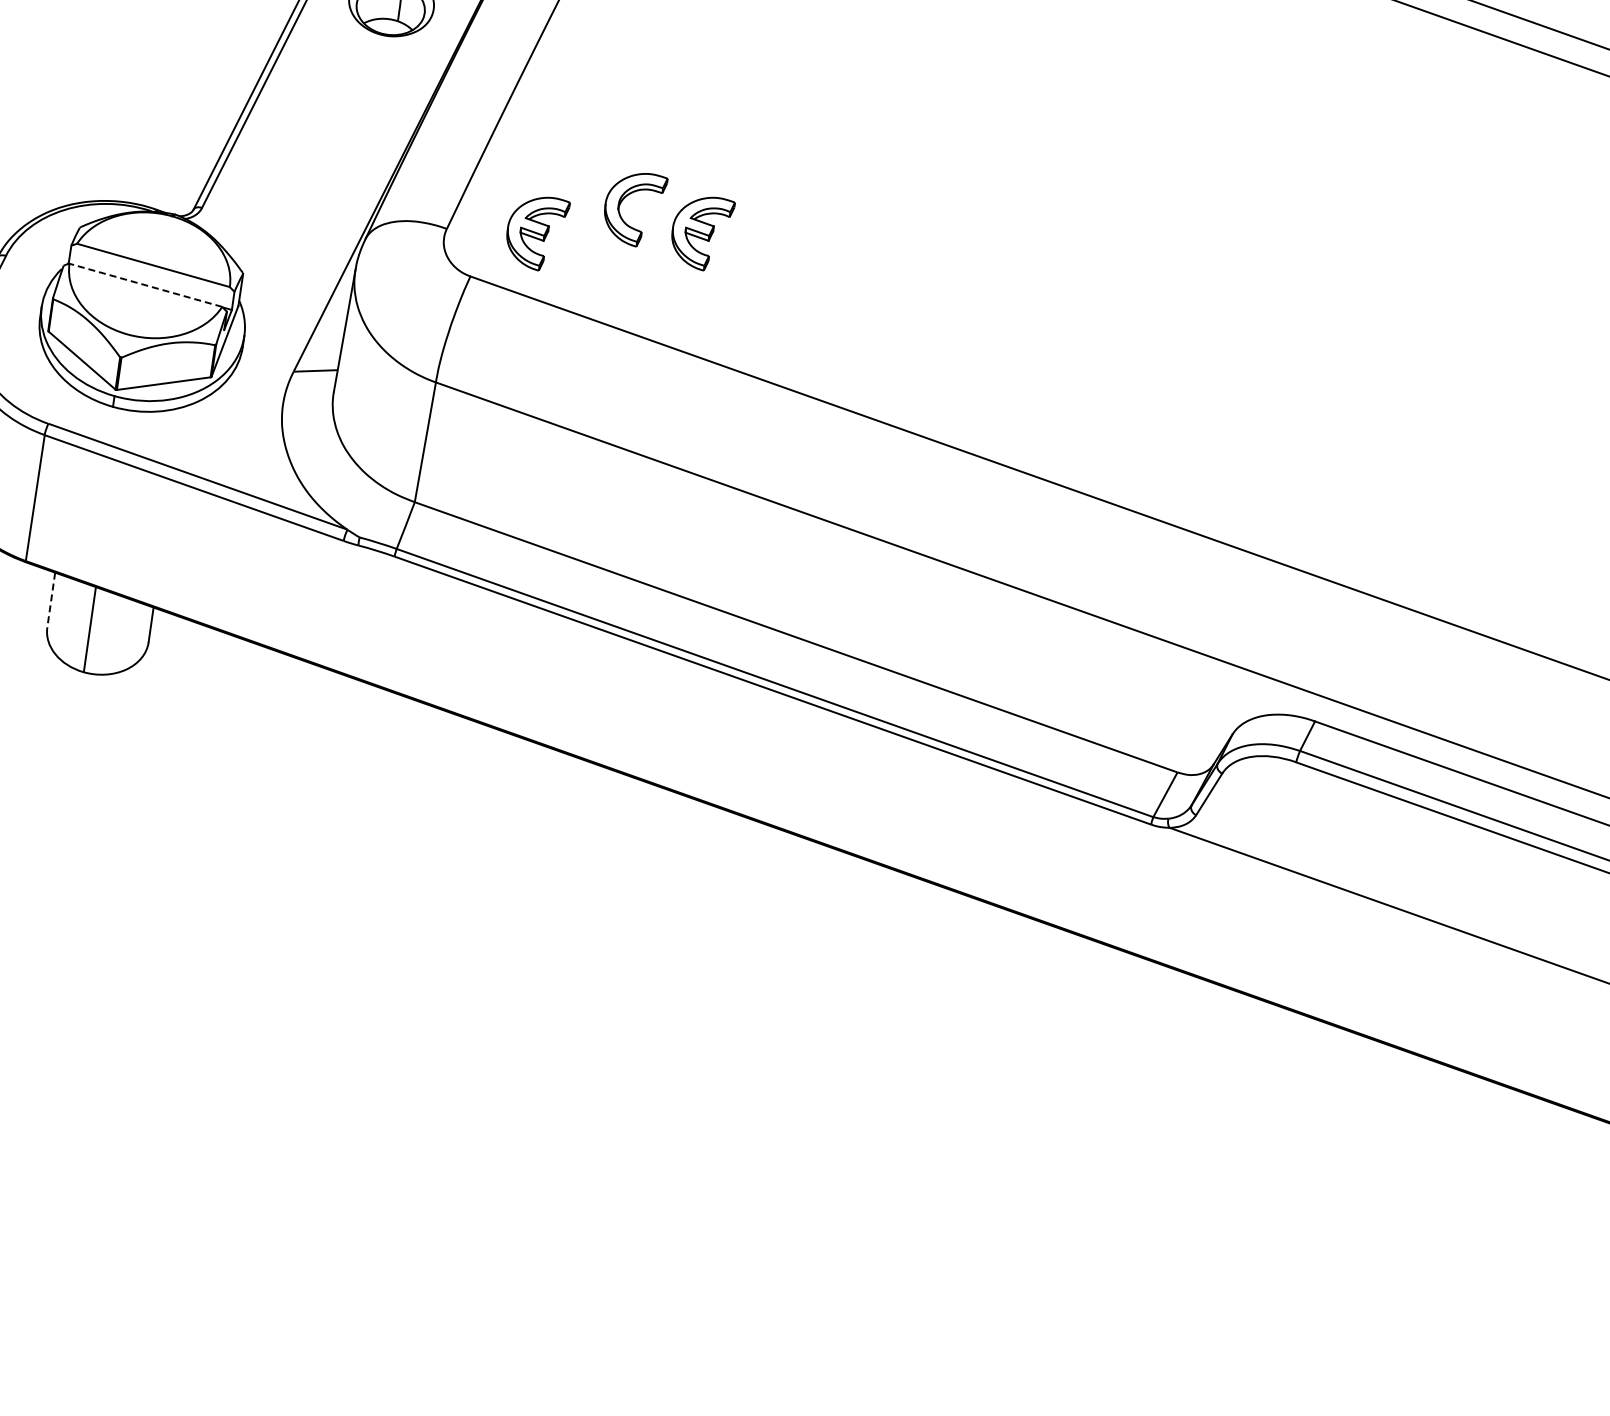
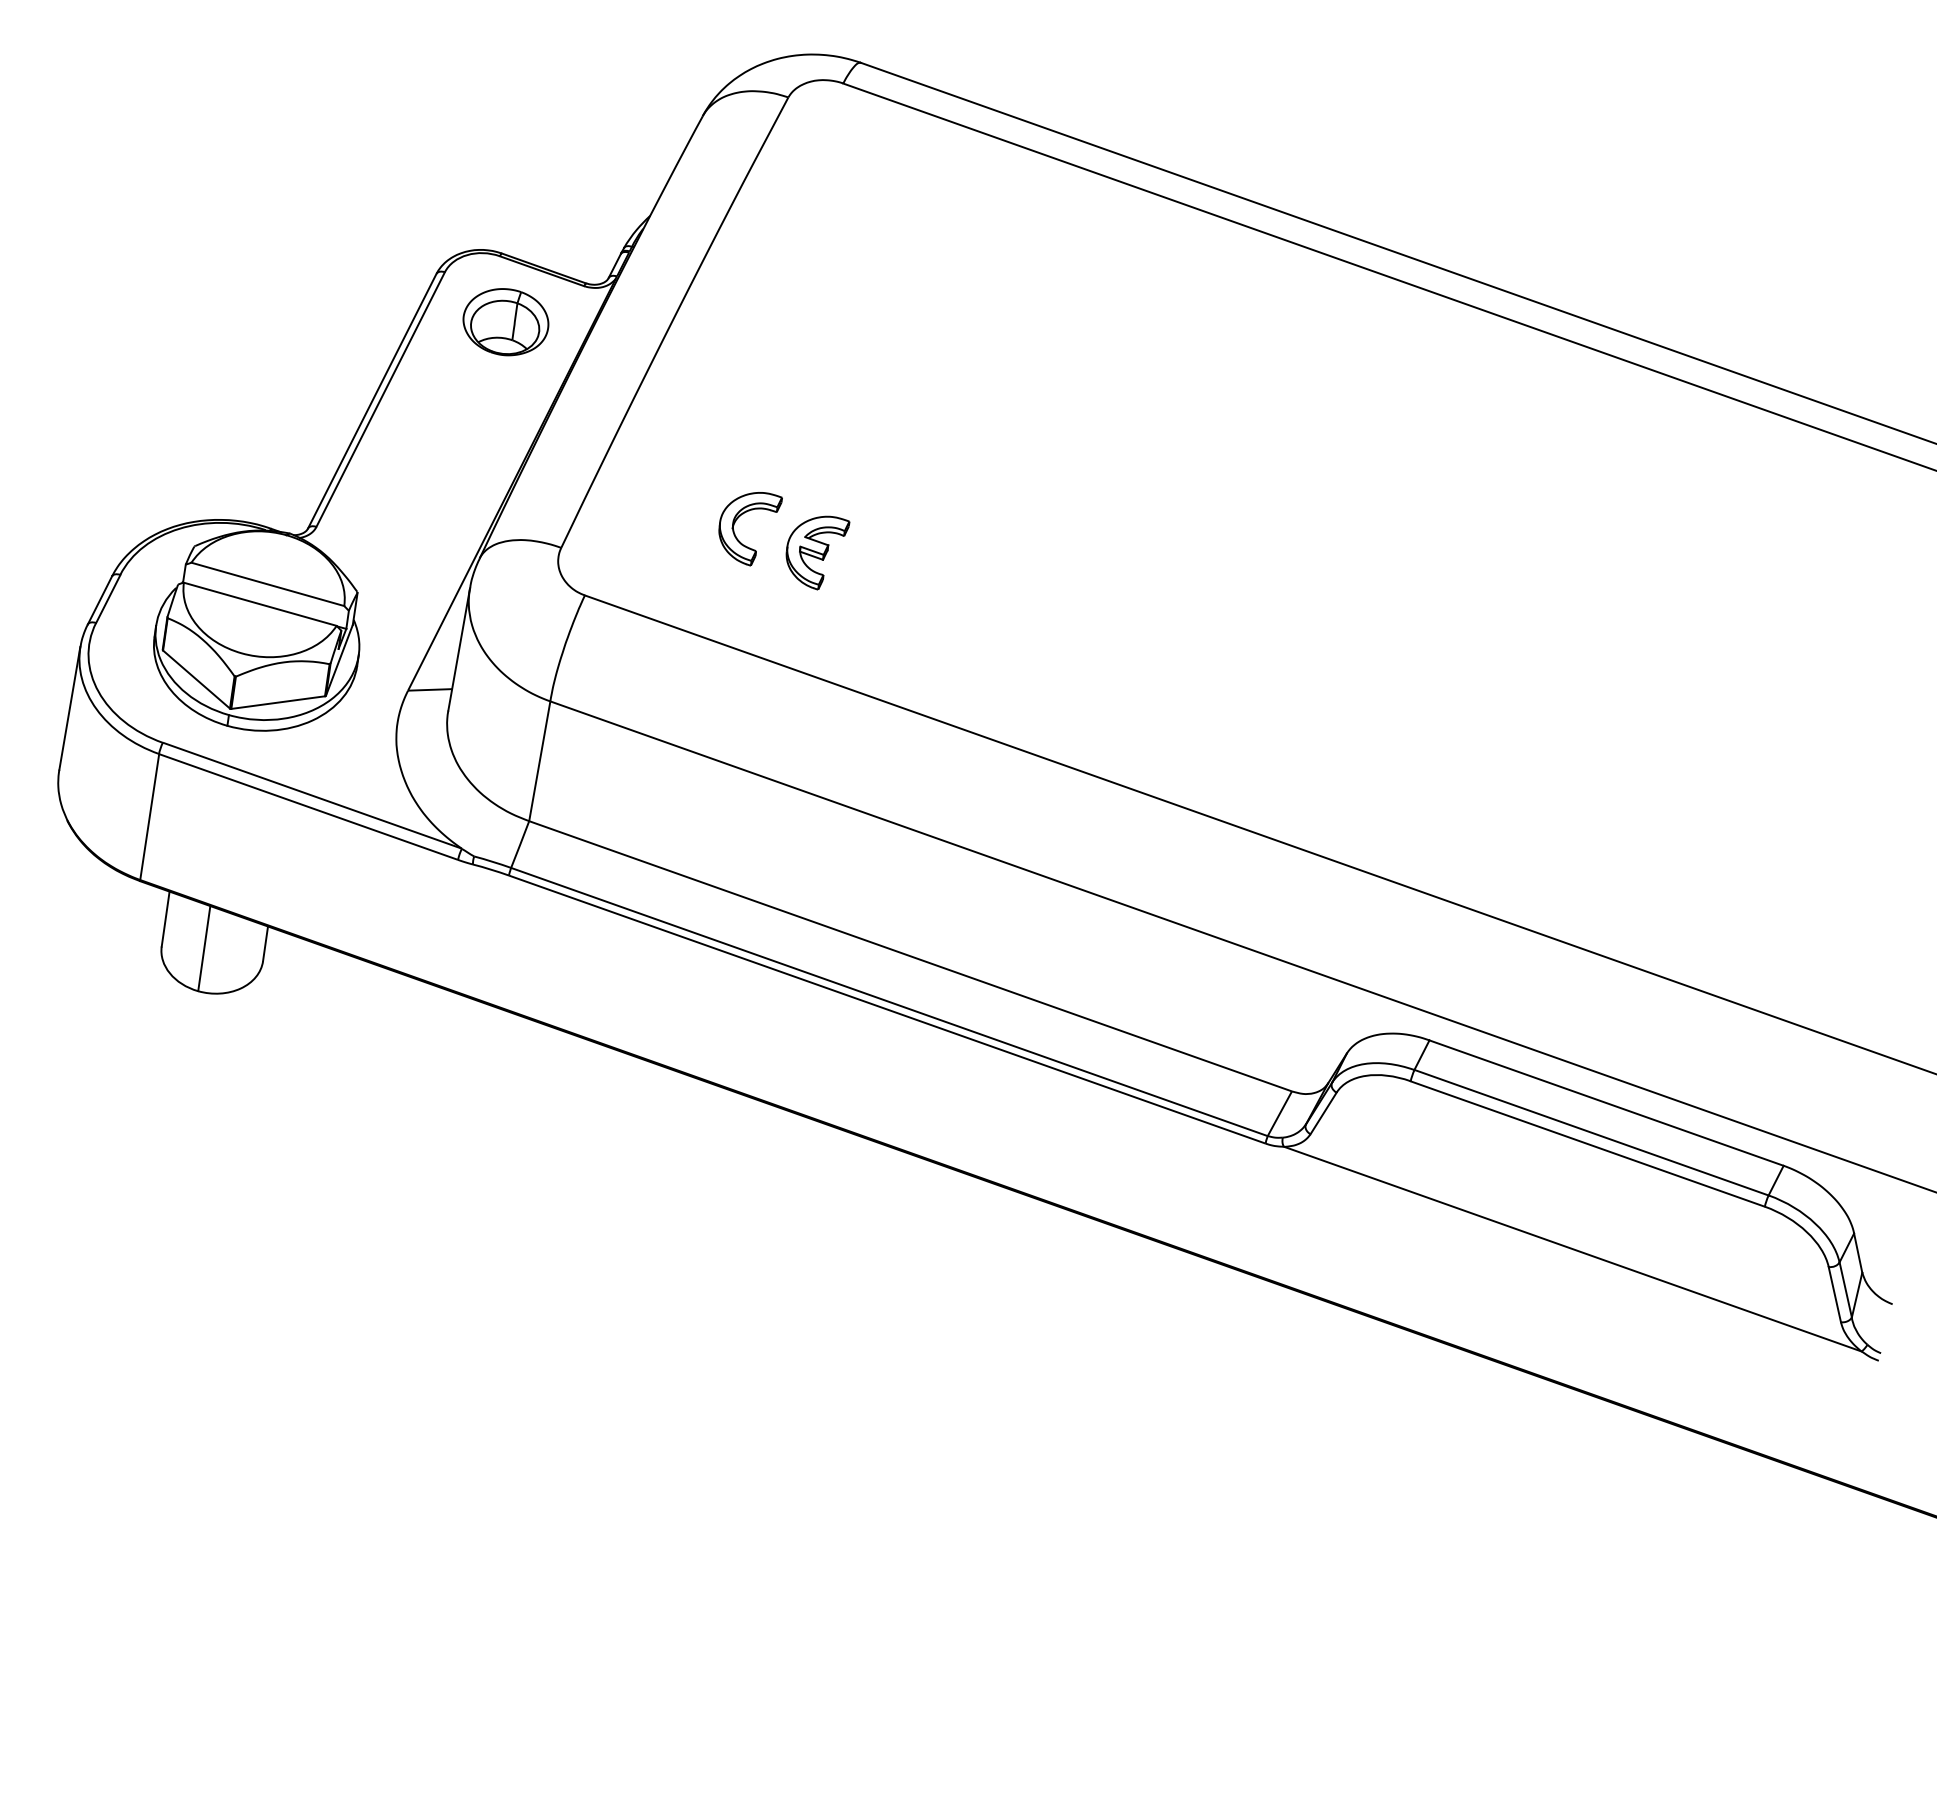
part: (538, 233) -> (652, 552), removed
line: (145, 285) -> (259, 604), dashed -> solid
line: (51, 600) -> (165, 919), dashed -> solid

